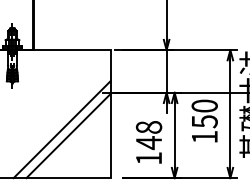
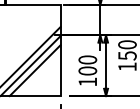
text: (148, 135) -> (87, 65), 148 -> 100
line: (74, 142) -> (34, 70), added

